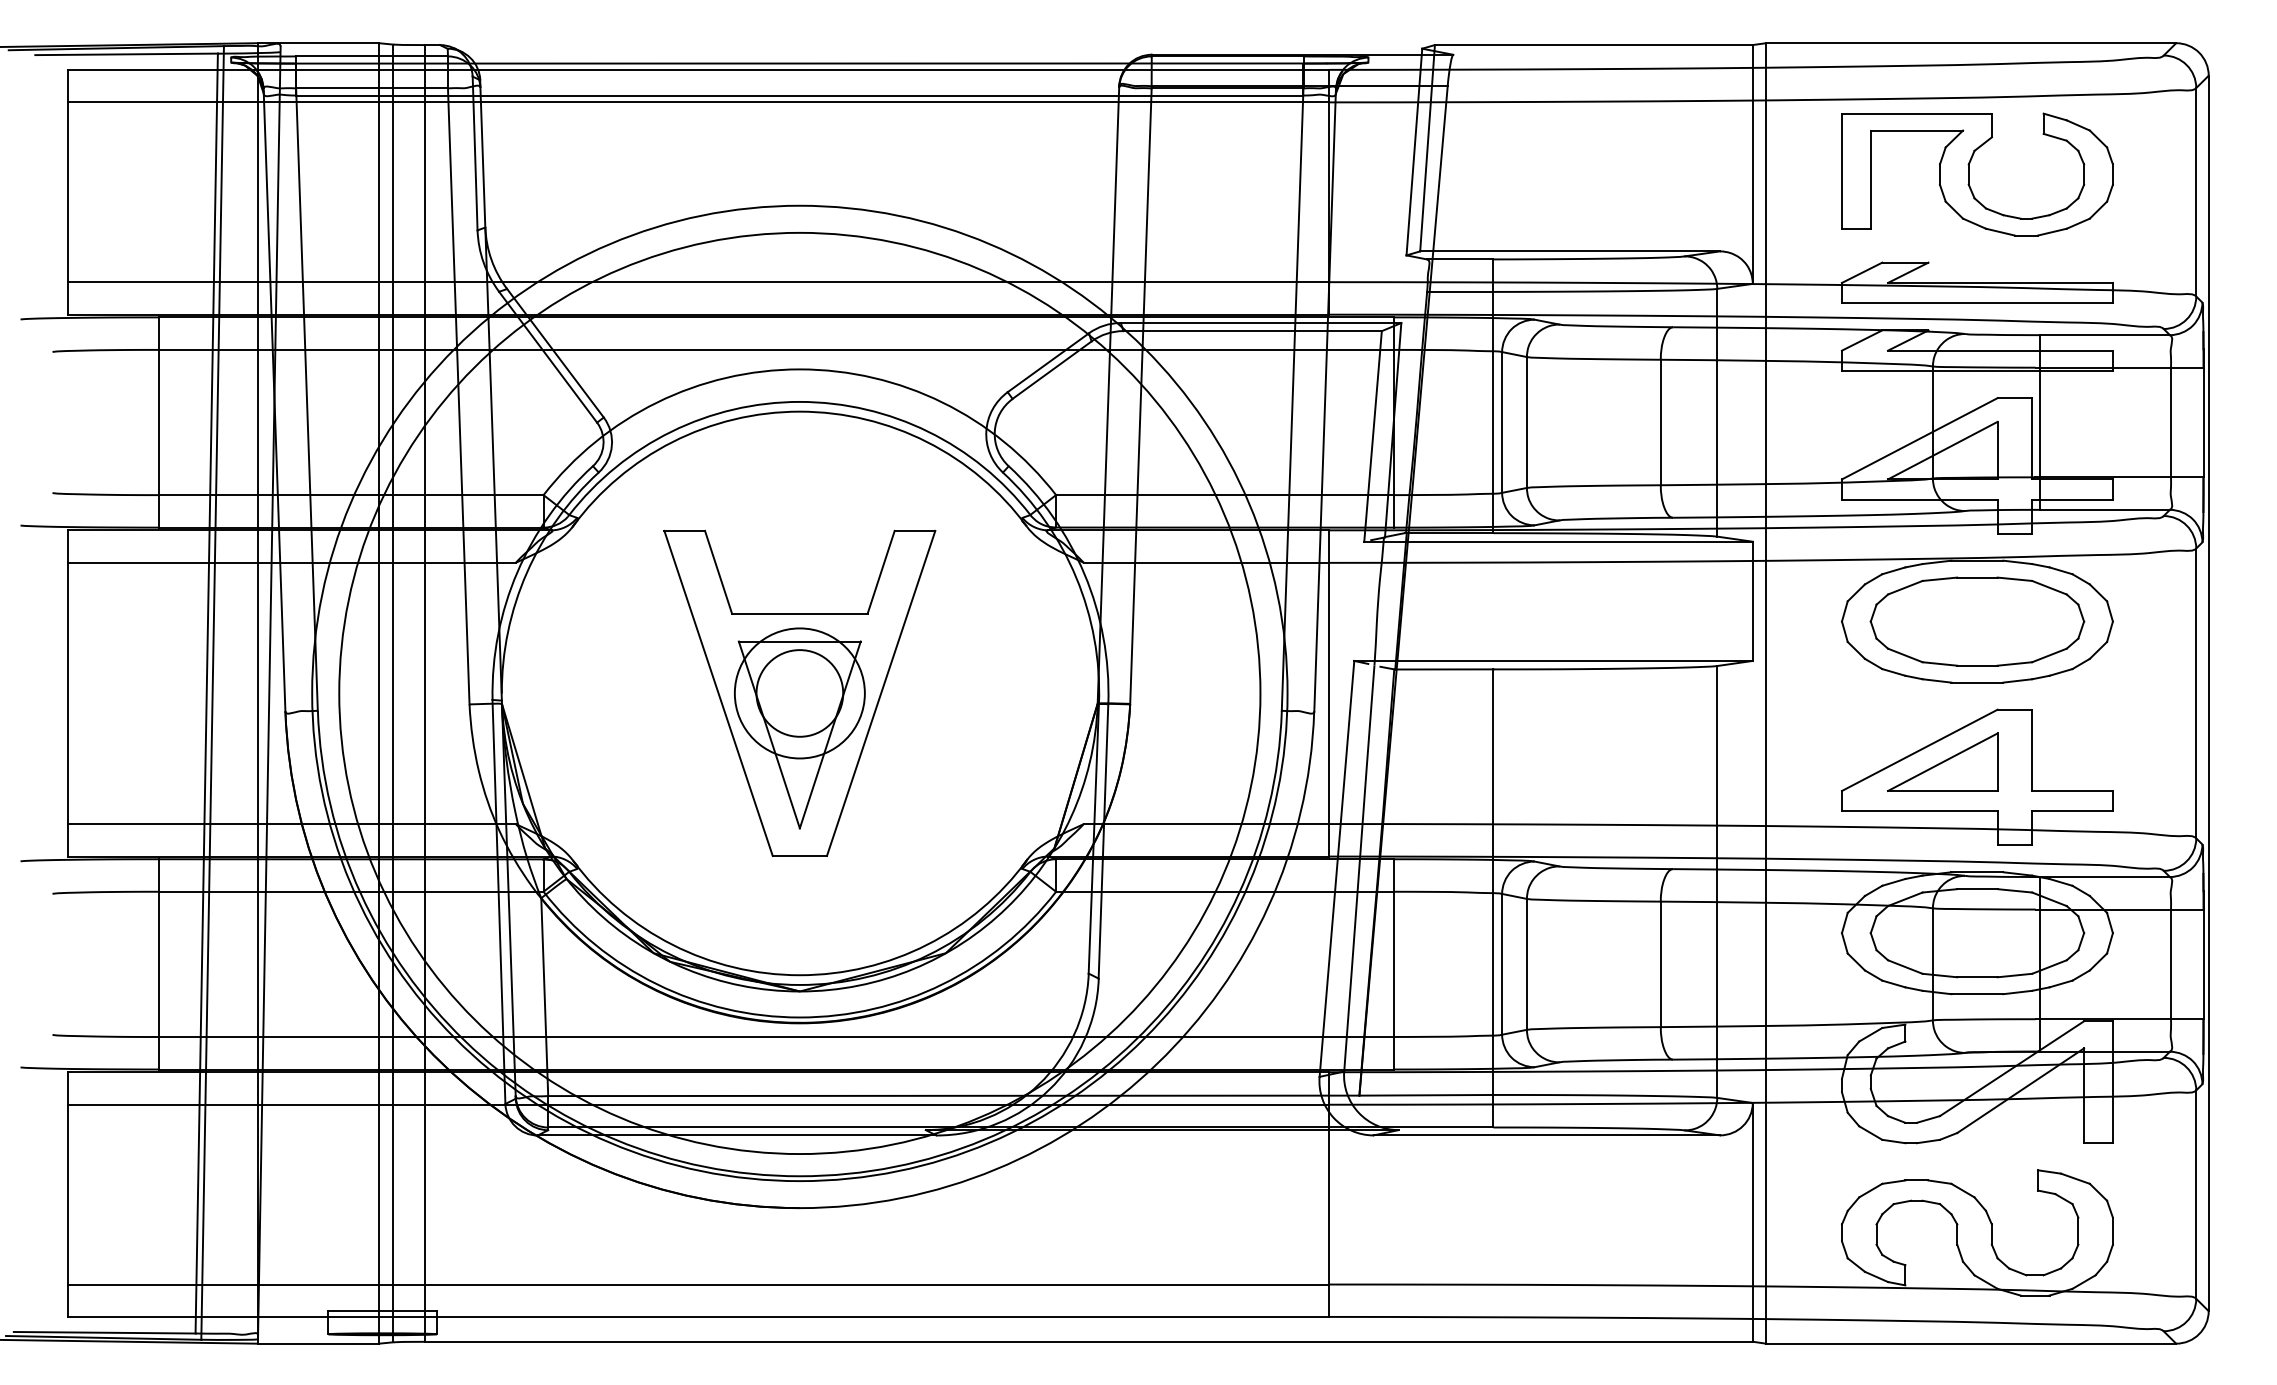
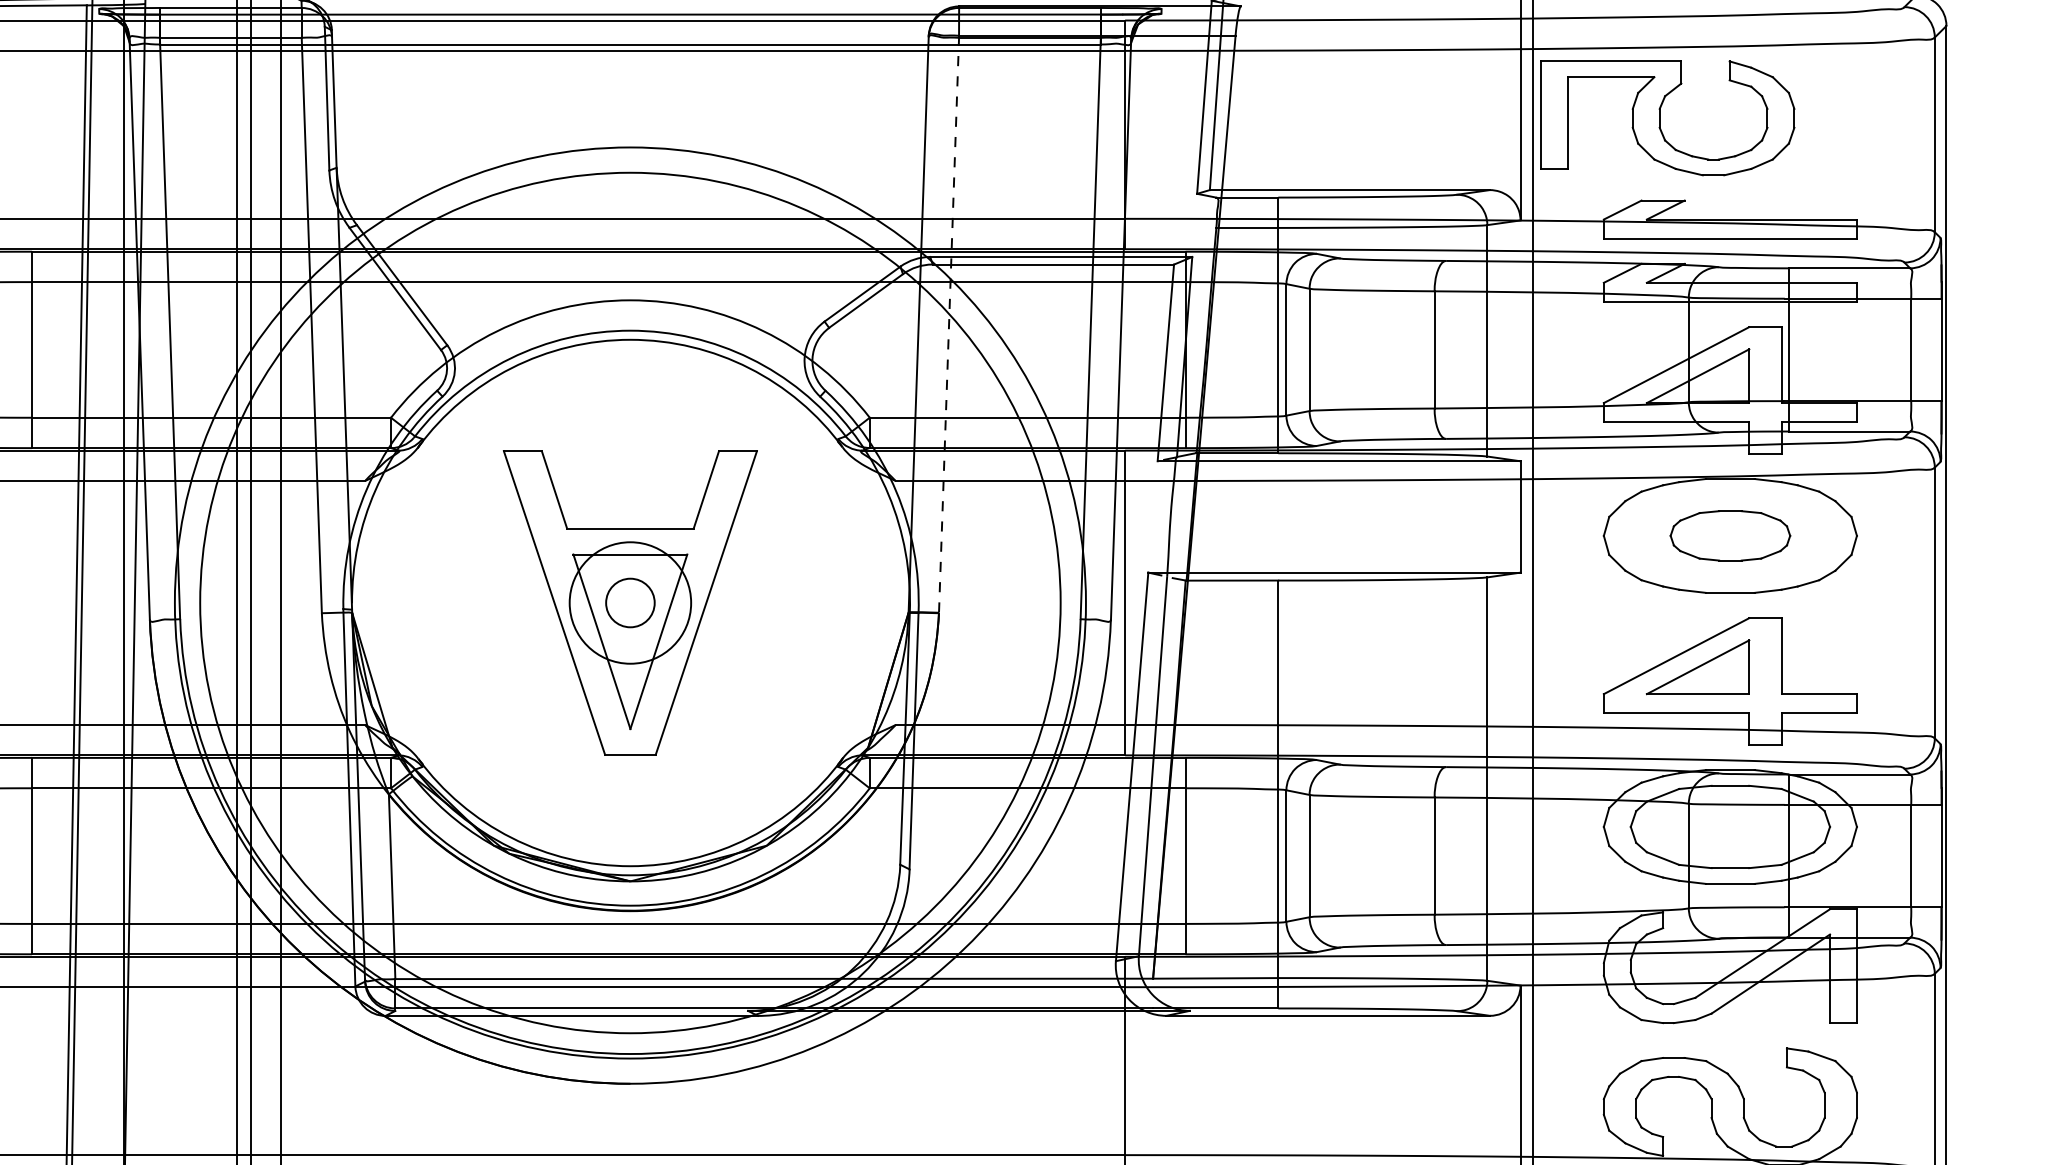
part: (1969, 174) -> (1660, 118), moved
line: (1140, 395) -> (948, 324), solid -> dashed
part: (1977, 621) -> (1730, 535), size x0.6
circle: (799, 693) -> (630, 603), size x0.6

